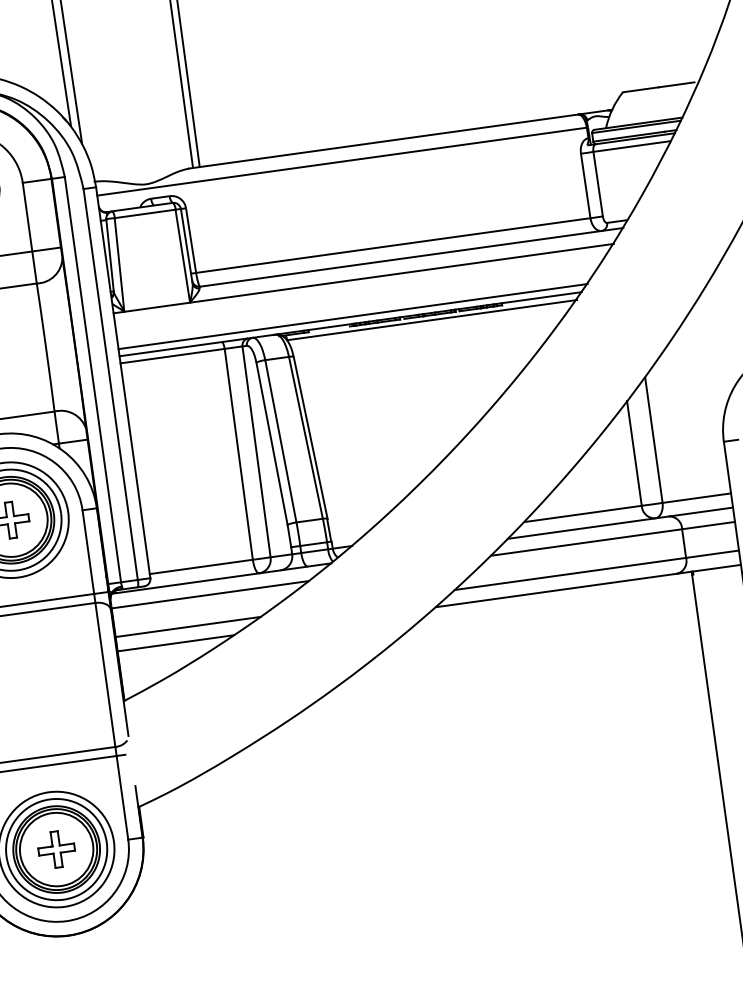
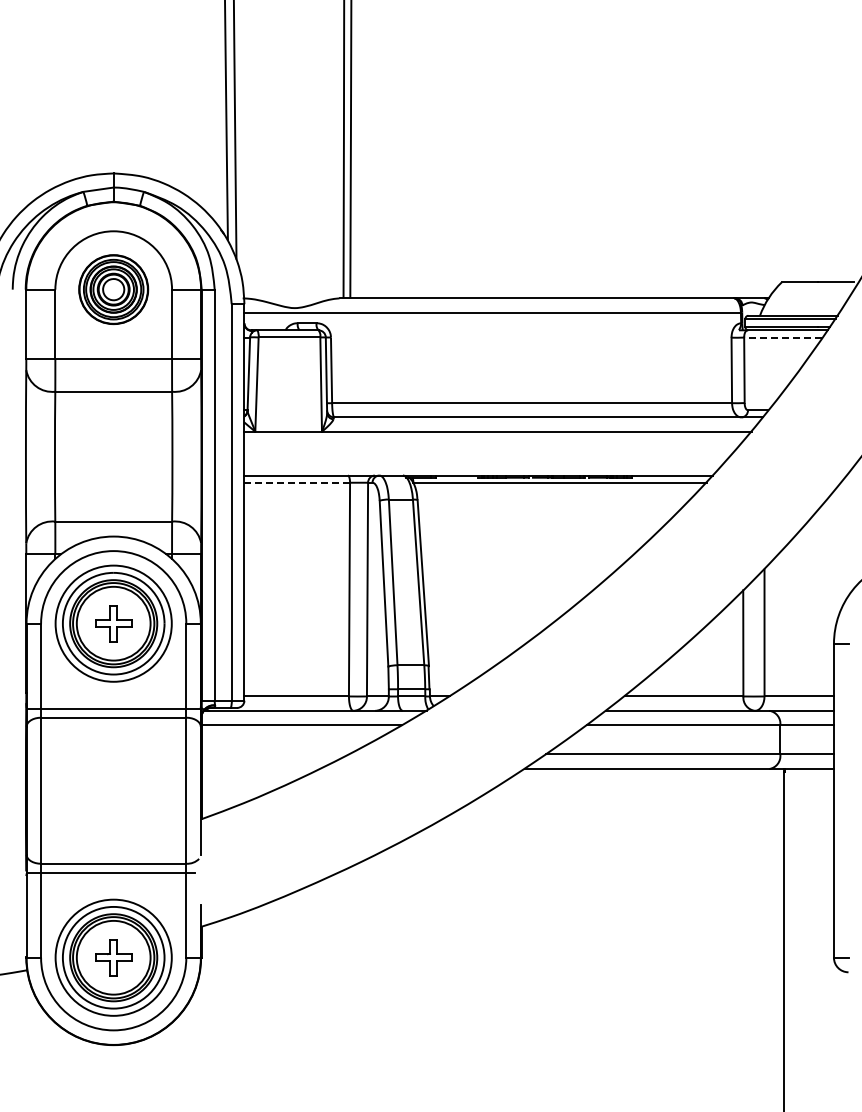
line: (631, 146) -> (782, 337), solid -> dashed
line: (353, 316) -> (482, 468), removed
line: (172, 355) -> (297, 482), solid -> dashed
line: (188, 627) -> (275, 754), removed
line: (175, 642) -> (260, 768), removed

